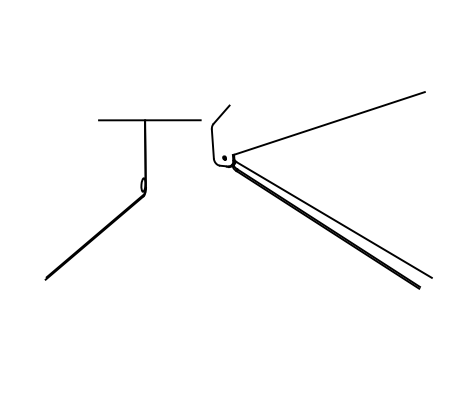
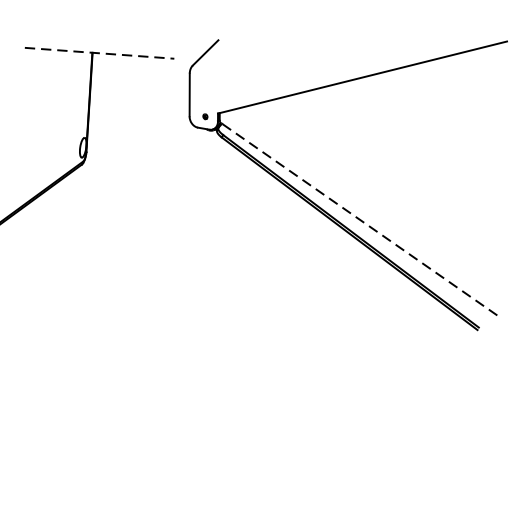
line: (149, 120) -> (99, 53), solid -> dashed
line: (333, 219) -> (358, 219), solid -> dashed

